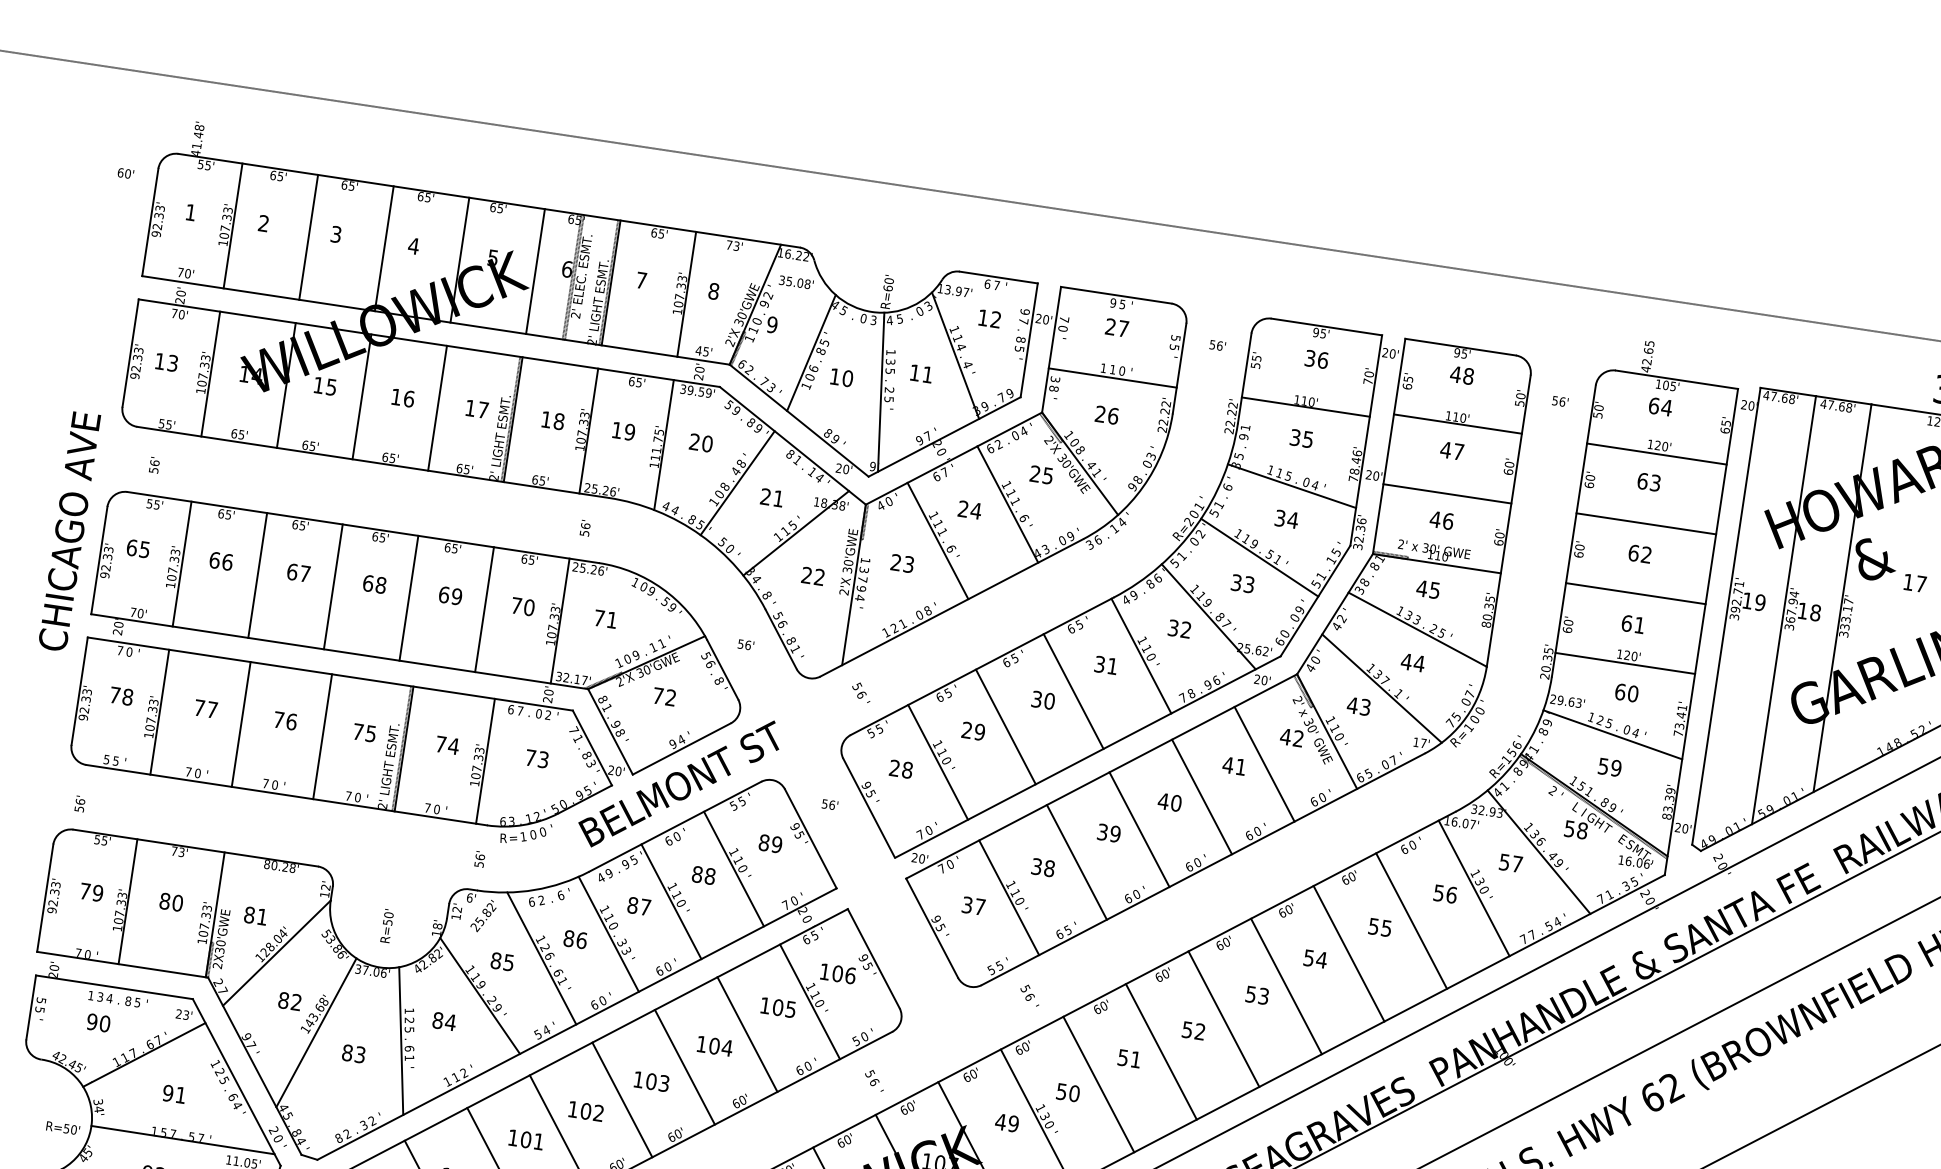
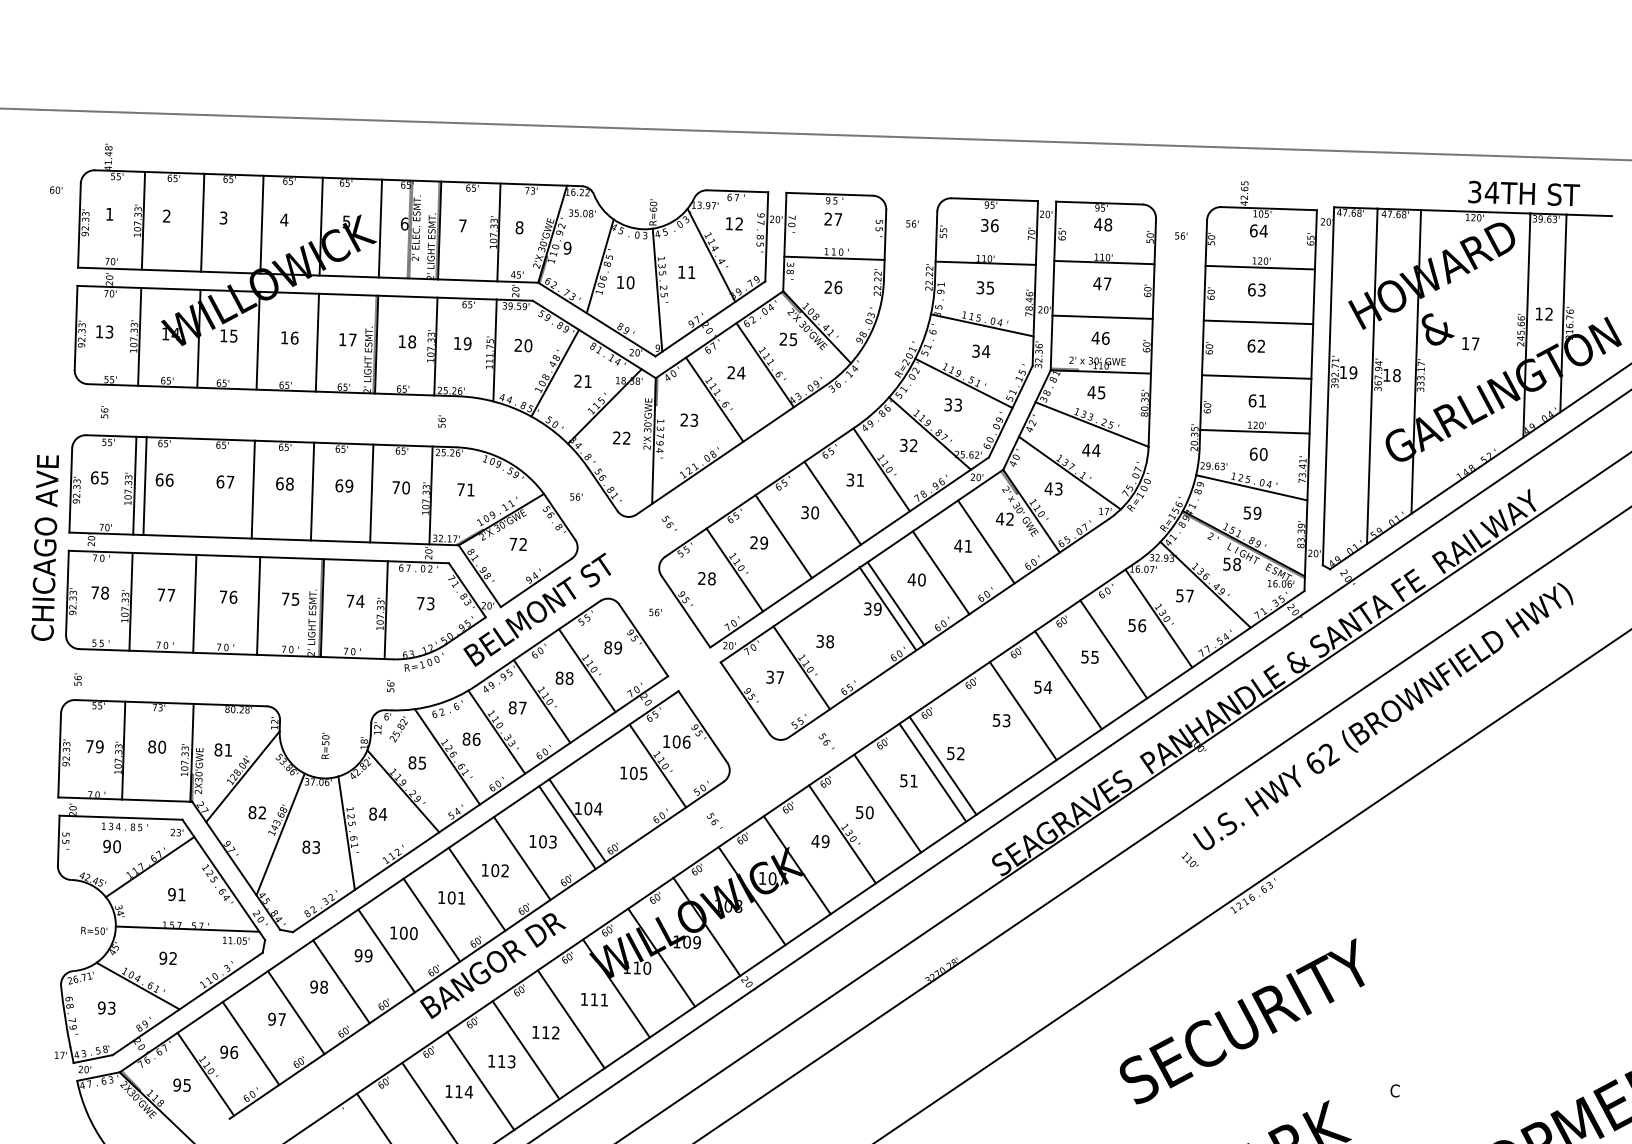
text: (68, 530) -> (44, 547), moved
line: (257, 575) -> (144, 485), moved
line: (1076, 862) -> (887, 608), moved
line: (1223, 1018) -> (942, 765), moved
line: (747, 1034) -> (577, 820), moved

